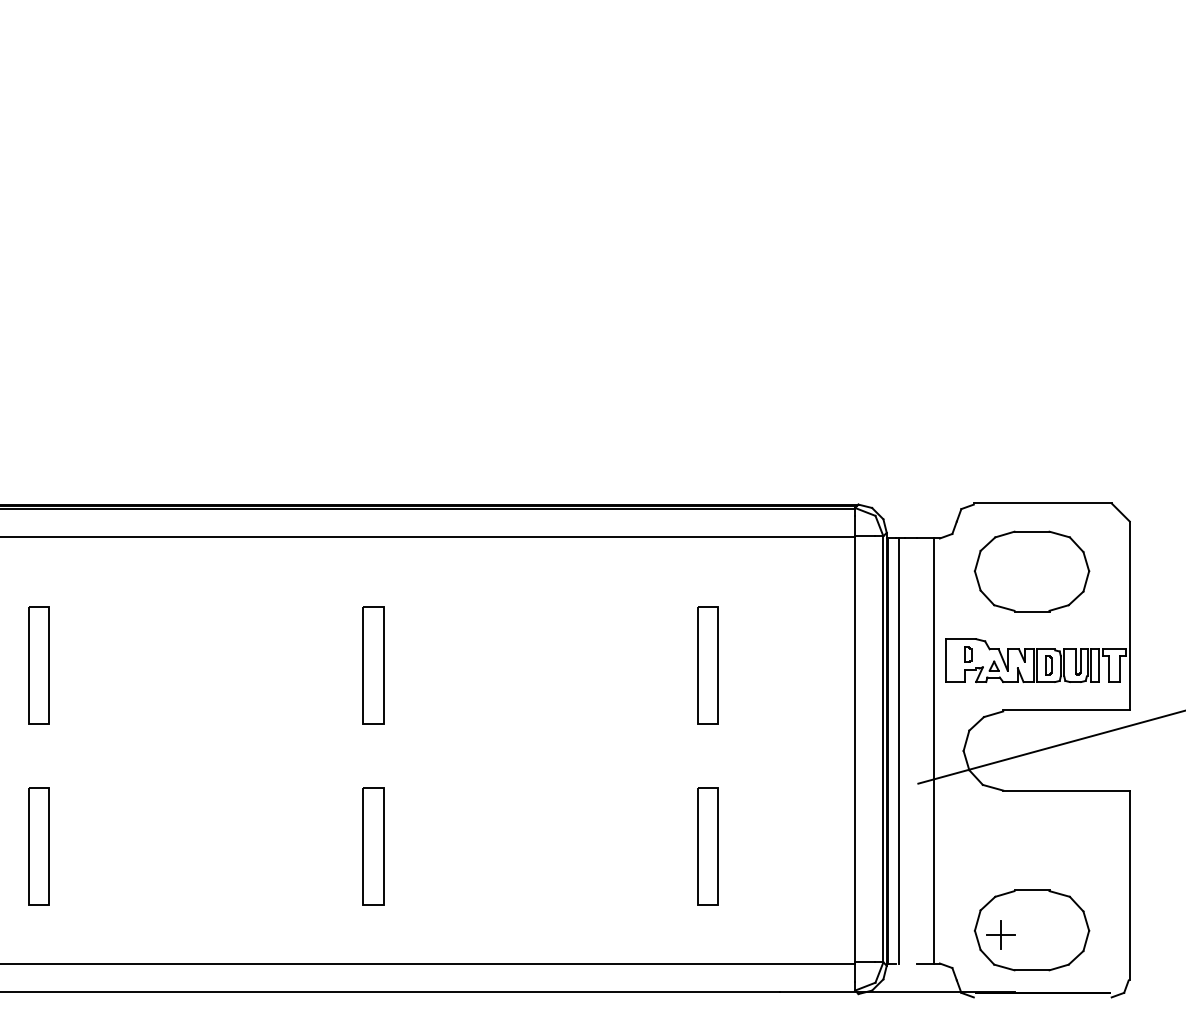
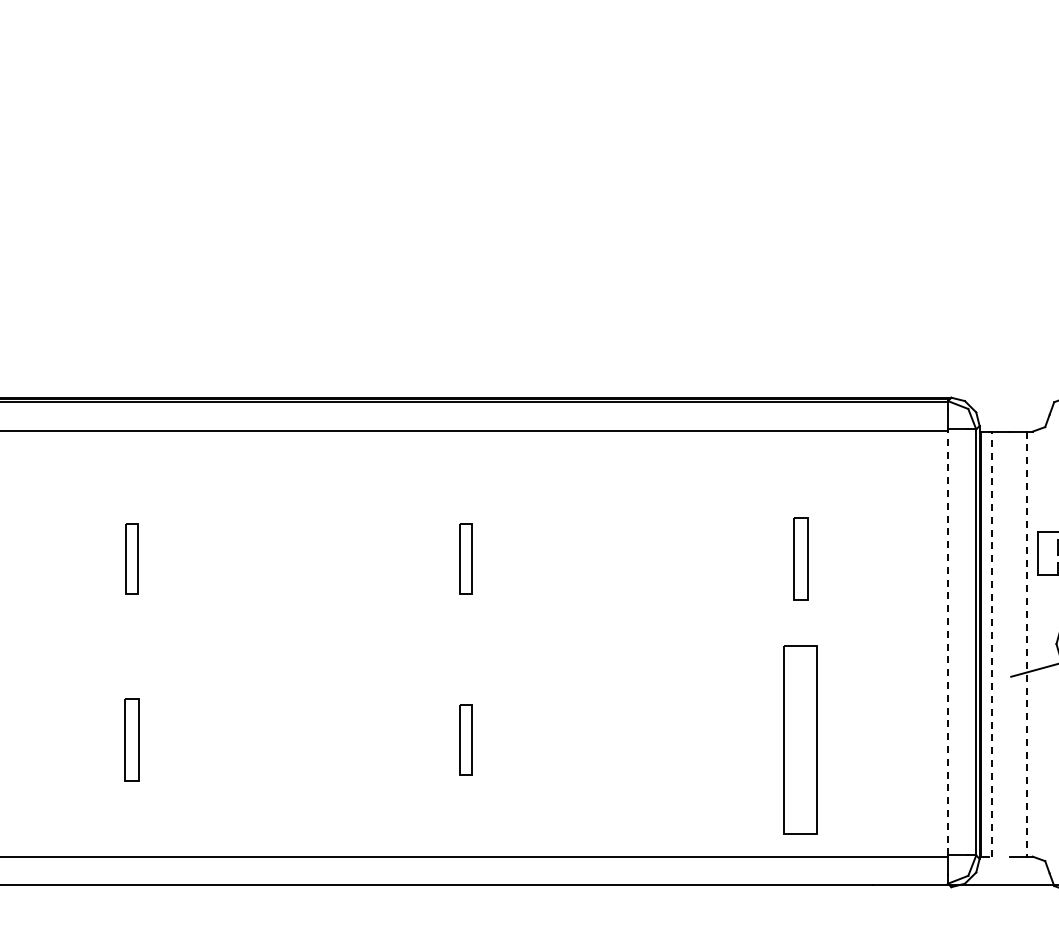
part: (38, 665) -> (131, 558), size x0.6
part: (373, 665) -> (466, 558), size x0.6
part: (707, 665) -> (800, 558), size x0.7
line: (855, 748) -> (948, 641), solid -> dashed
line: (899, 751) -> (992, 644), solid -> dashed
line: (934, 751) -> (1027, 644), solid -> dashed
part: (38, 846) -> (131, 739), size x0.7
part: (373, 846) -> (466, 739), size x0.6
part: (707, 846) -> (800, 739), size x1.6

